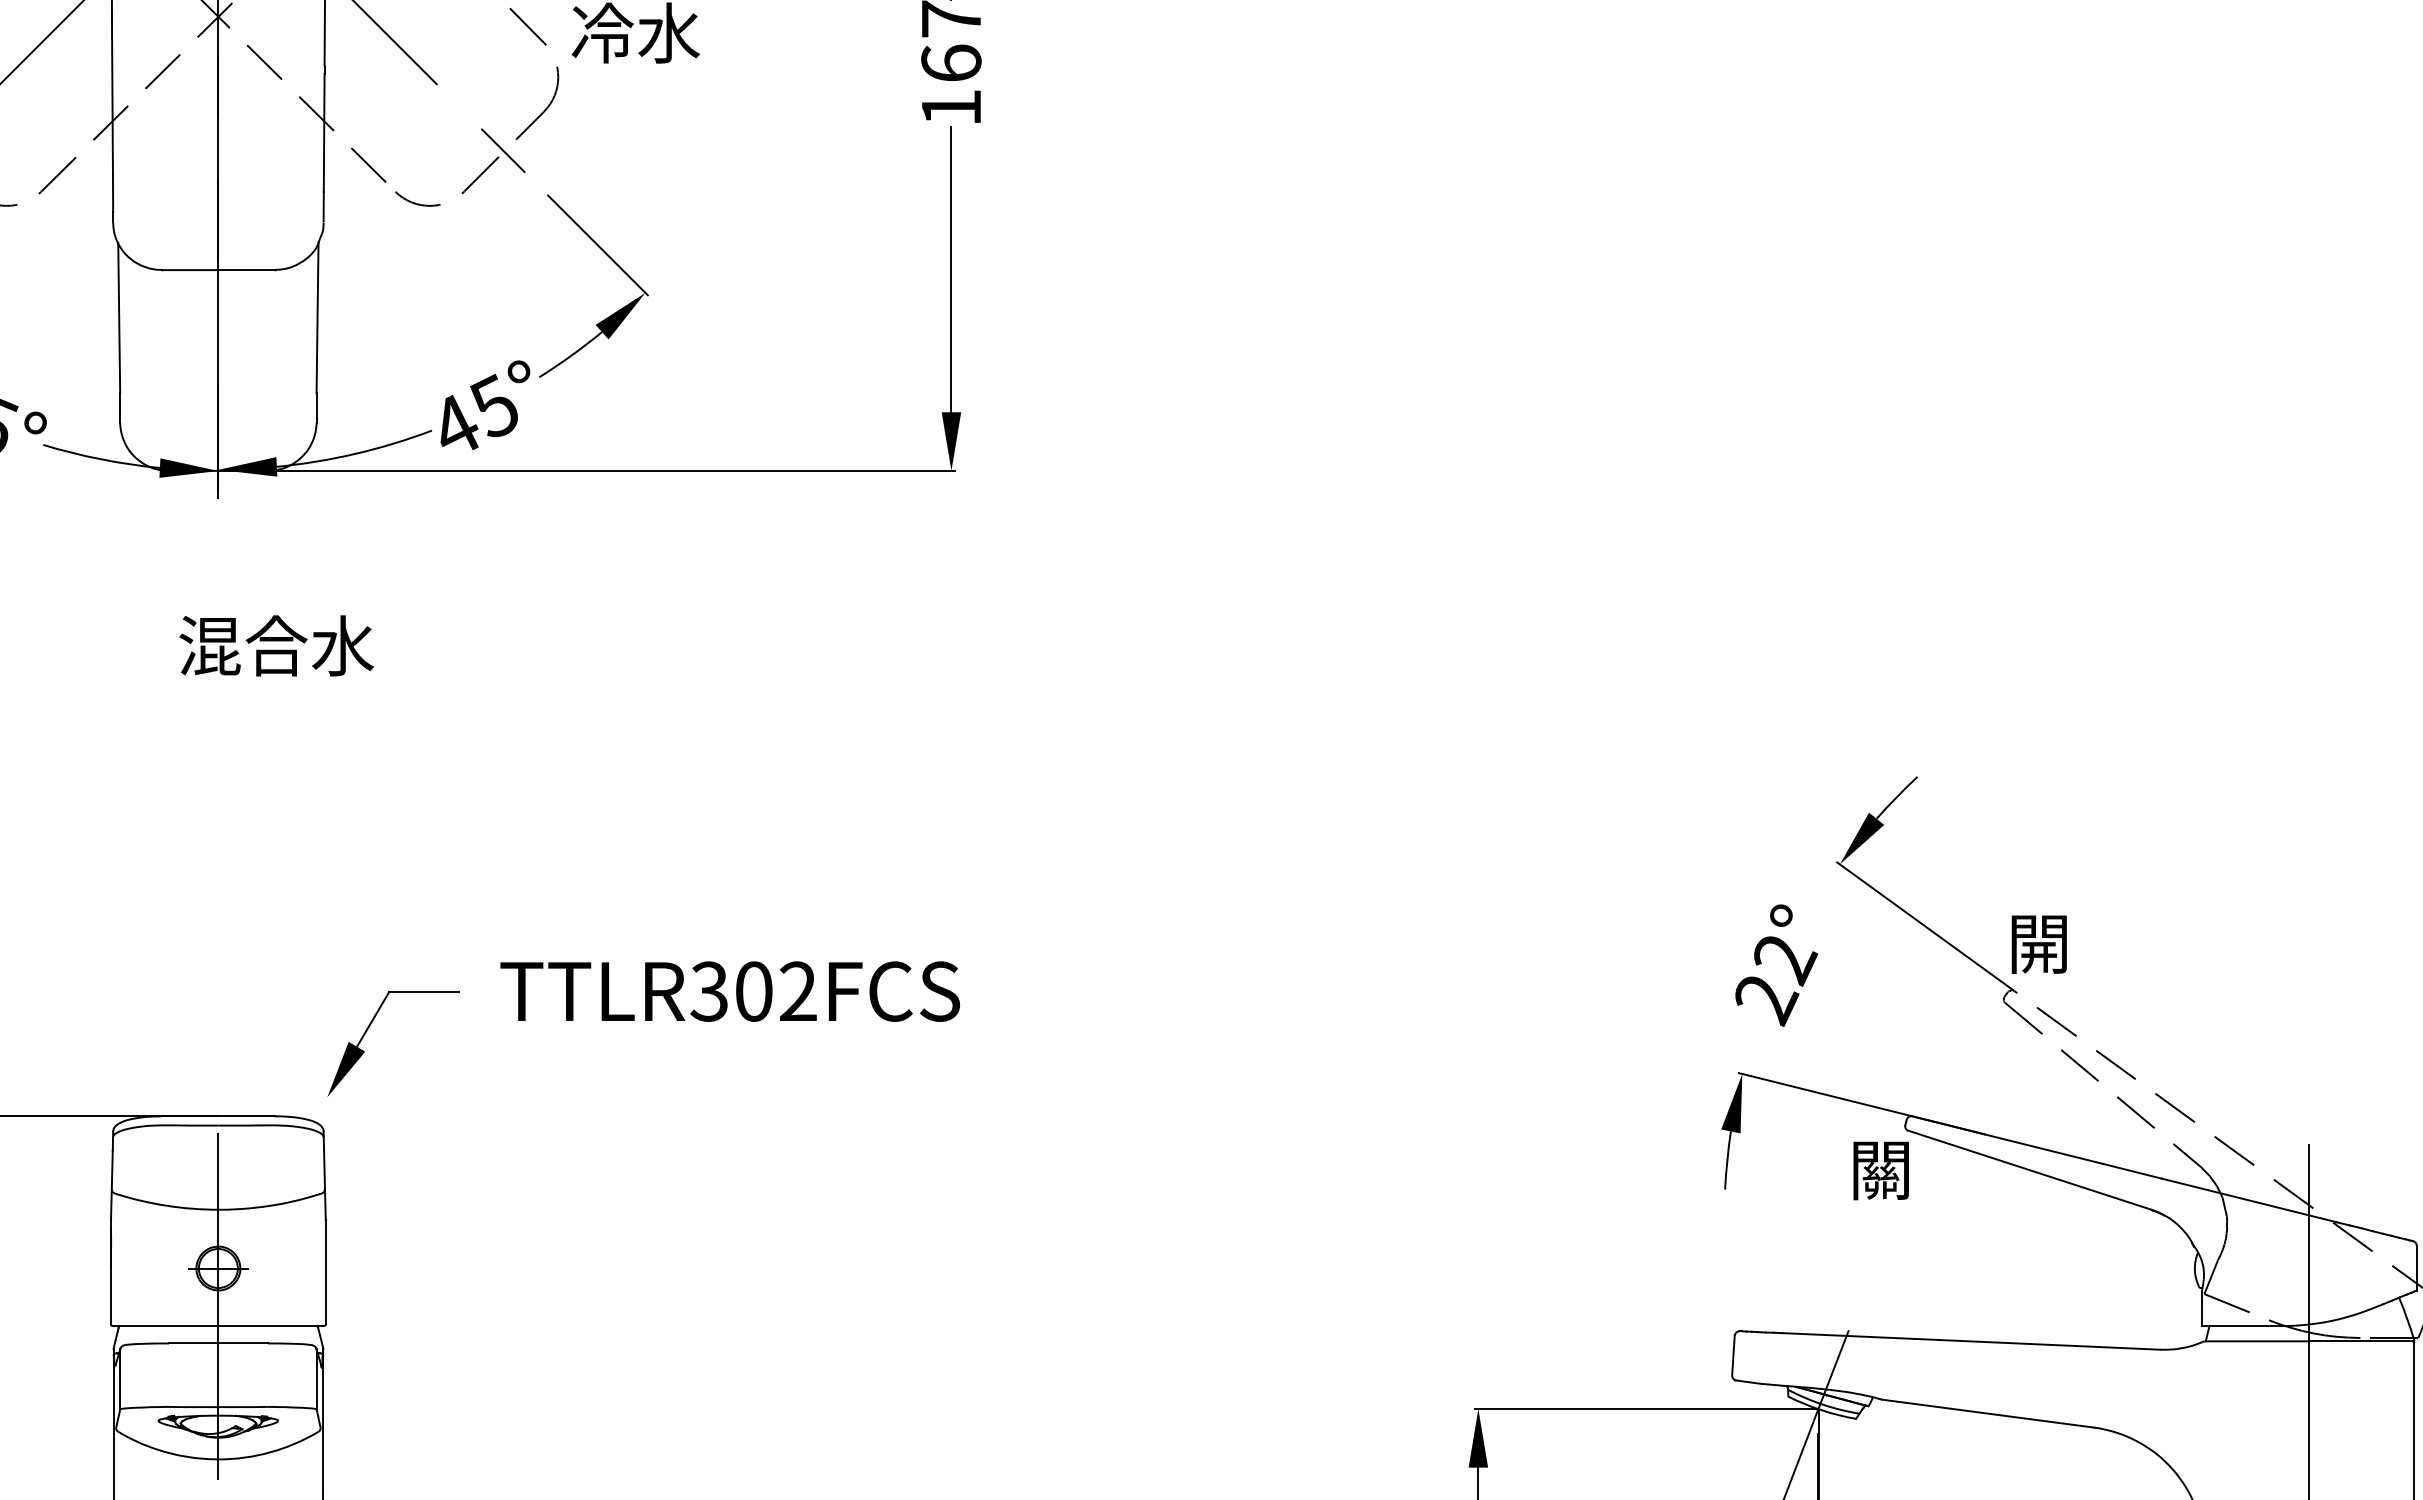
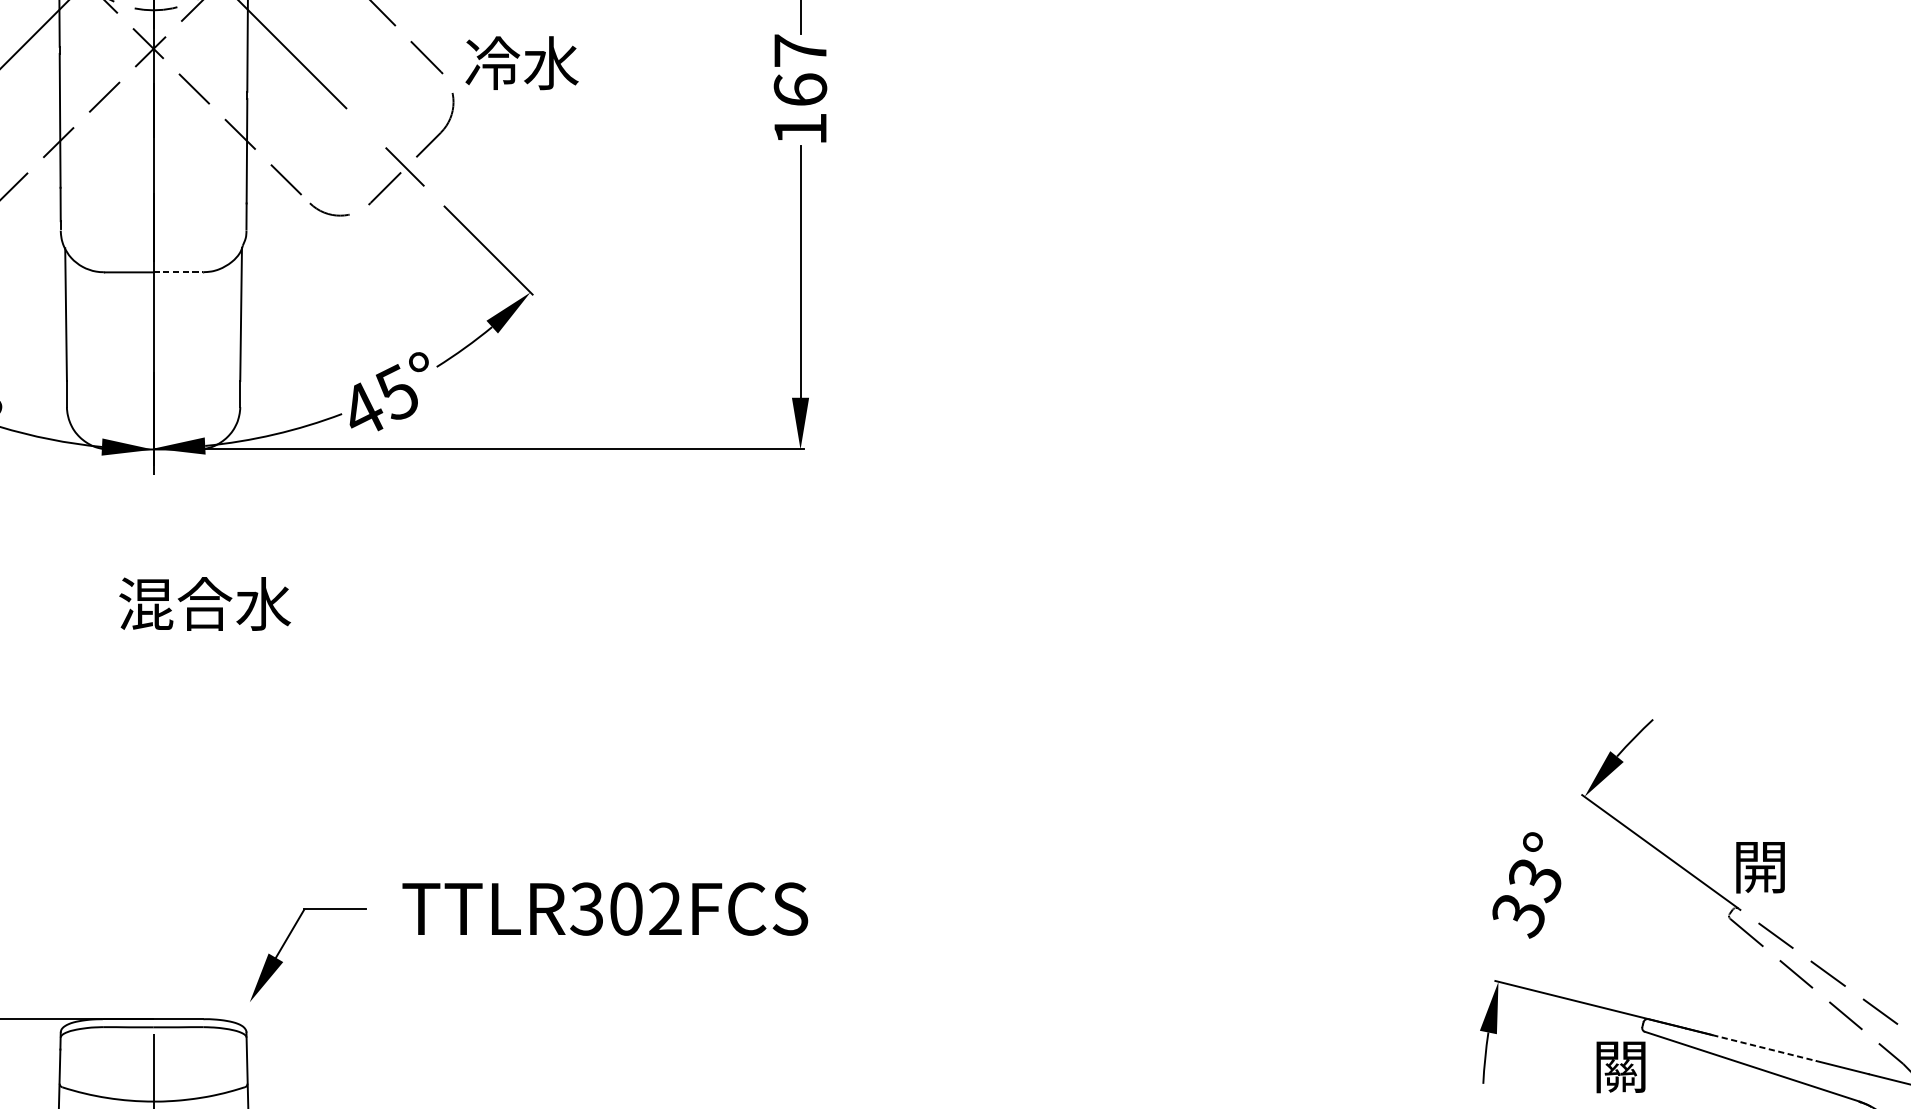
line: (247, 270) -> (179, 272), solid -> dashed
text: (1776, 980) -> (1528, 899), 22° -> 33°
line: (2043, 1149) -> (1764, 1048), solid -> dashed

